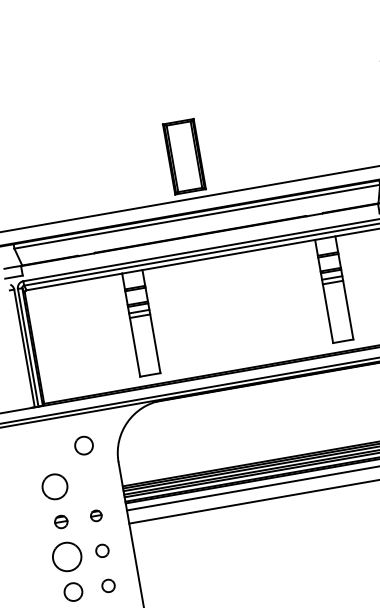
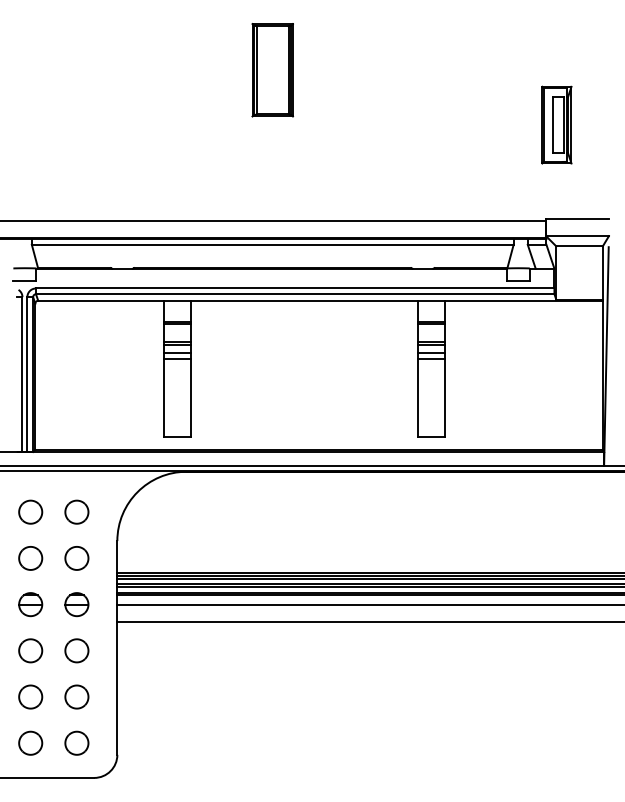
part: (184, 156) -> (272, 70), moved
part: (48, 451) -> (30, 511), added
part: (89, 480) -> (76, 558), added
part: (54, 486) -> (30, 558), size x0.71
part: (95, 515) -> (76, 604), size x1.67
part: (61, 521) -> (30, 604), size x1.43
part: (102, 550) -> (76, 650), size x1.43
part: (67, 556) -> (30, 650), size x0.62
part: (108, 585) -> (76, 696), size x1.43

